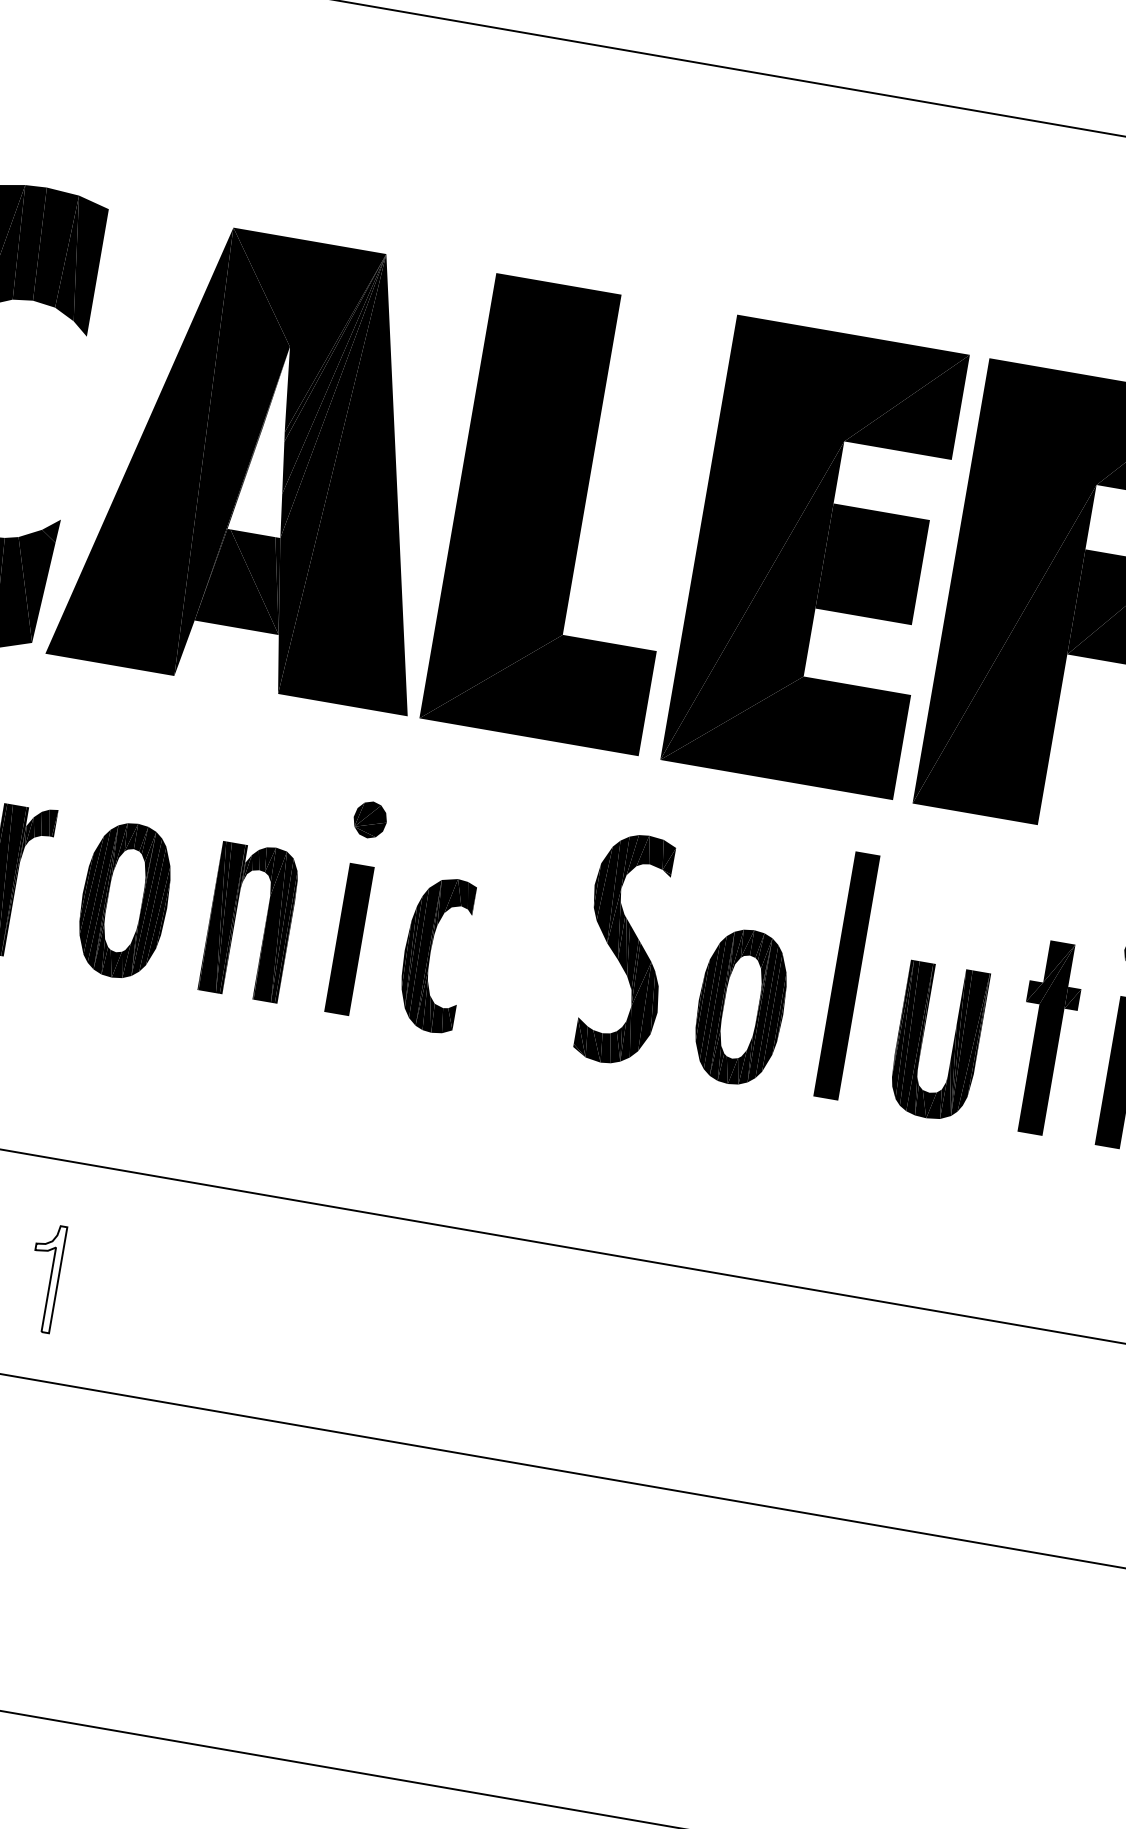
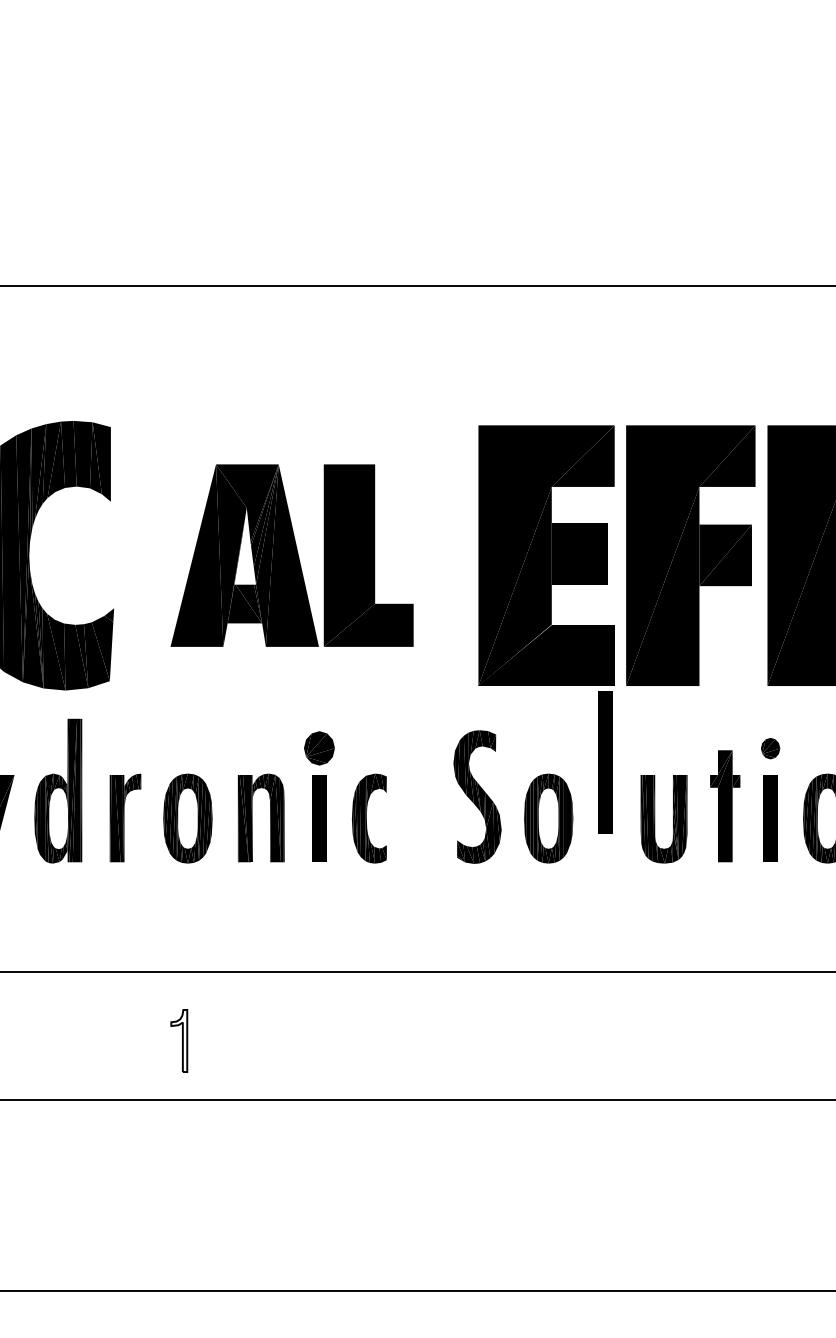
part: (379, 481) -> (291, 555), size x0.7
part: (370, 819) -> (319, 748), size x1.6
part: (846, 975) -> (605, 762), moved

